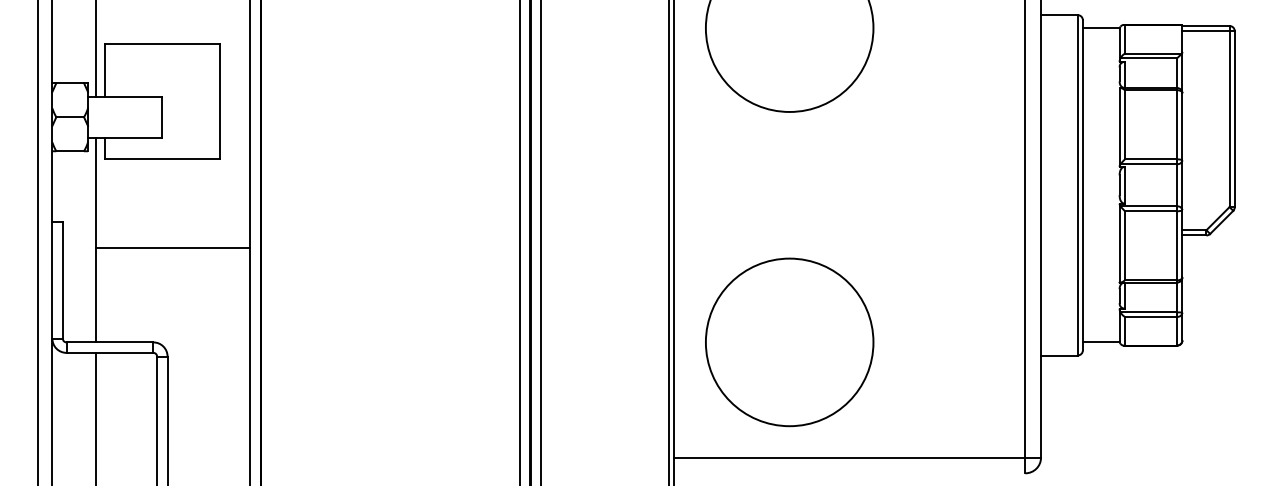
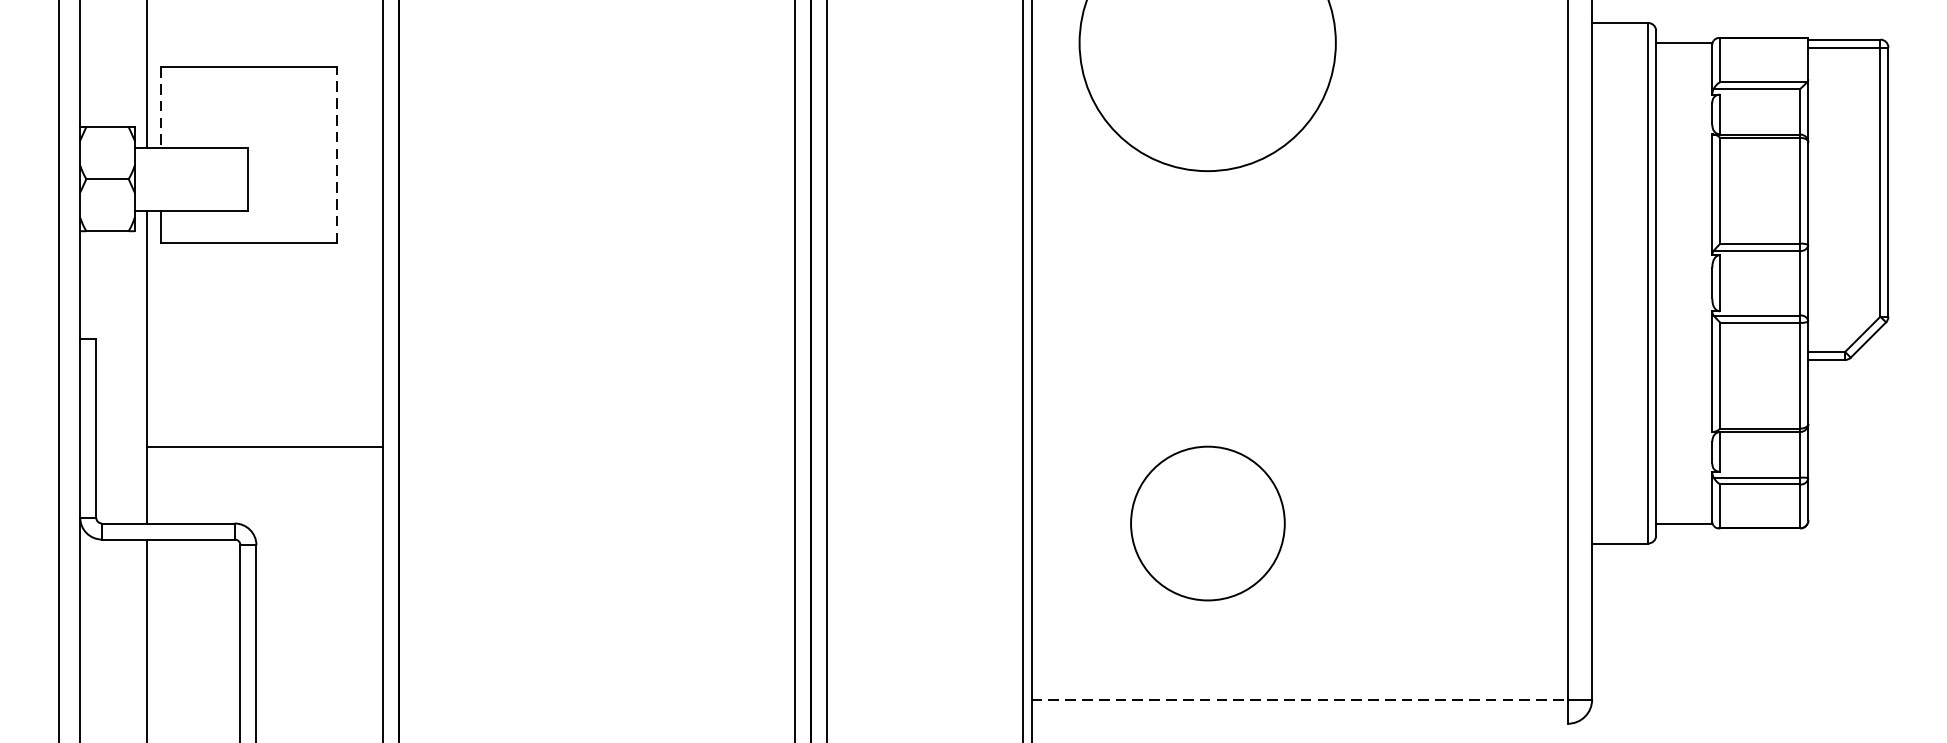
line: (105, 70) -> (161, 107), solid -> dashed
line: (220, 101) -> (337, 155), solid -> dashed
line: (172, 248) -> (263, 447), moved
circle: (789, 342) -> (1207, 523), size x0.6
line: (850, 457) -> (1300, 699), solid -> dashed

